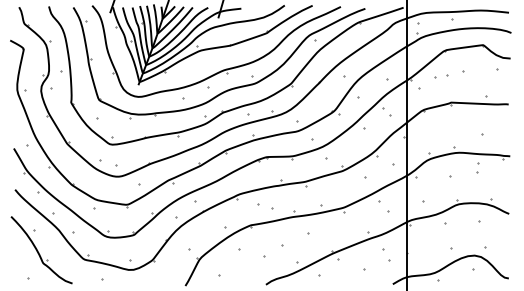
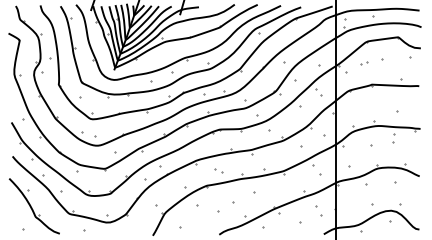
part: (442, 76) -> (364, 63), size x0.62
part: (265, 207) -> (218, 171), size x0.62

